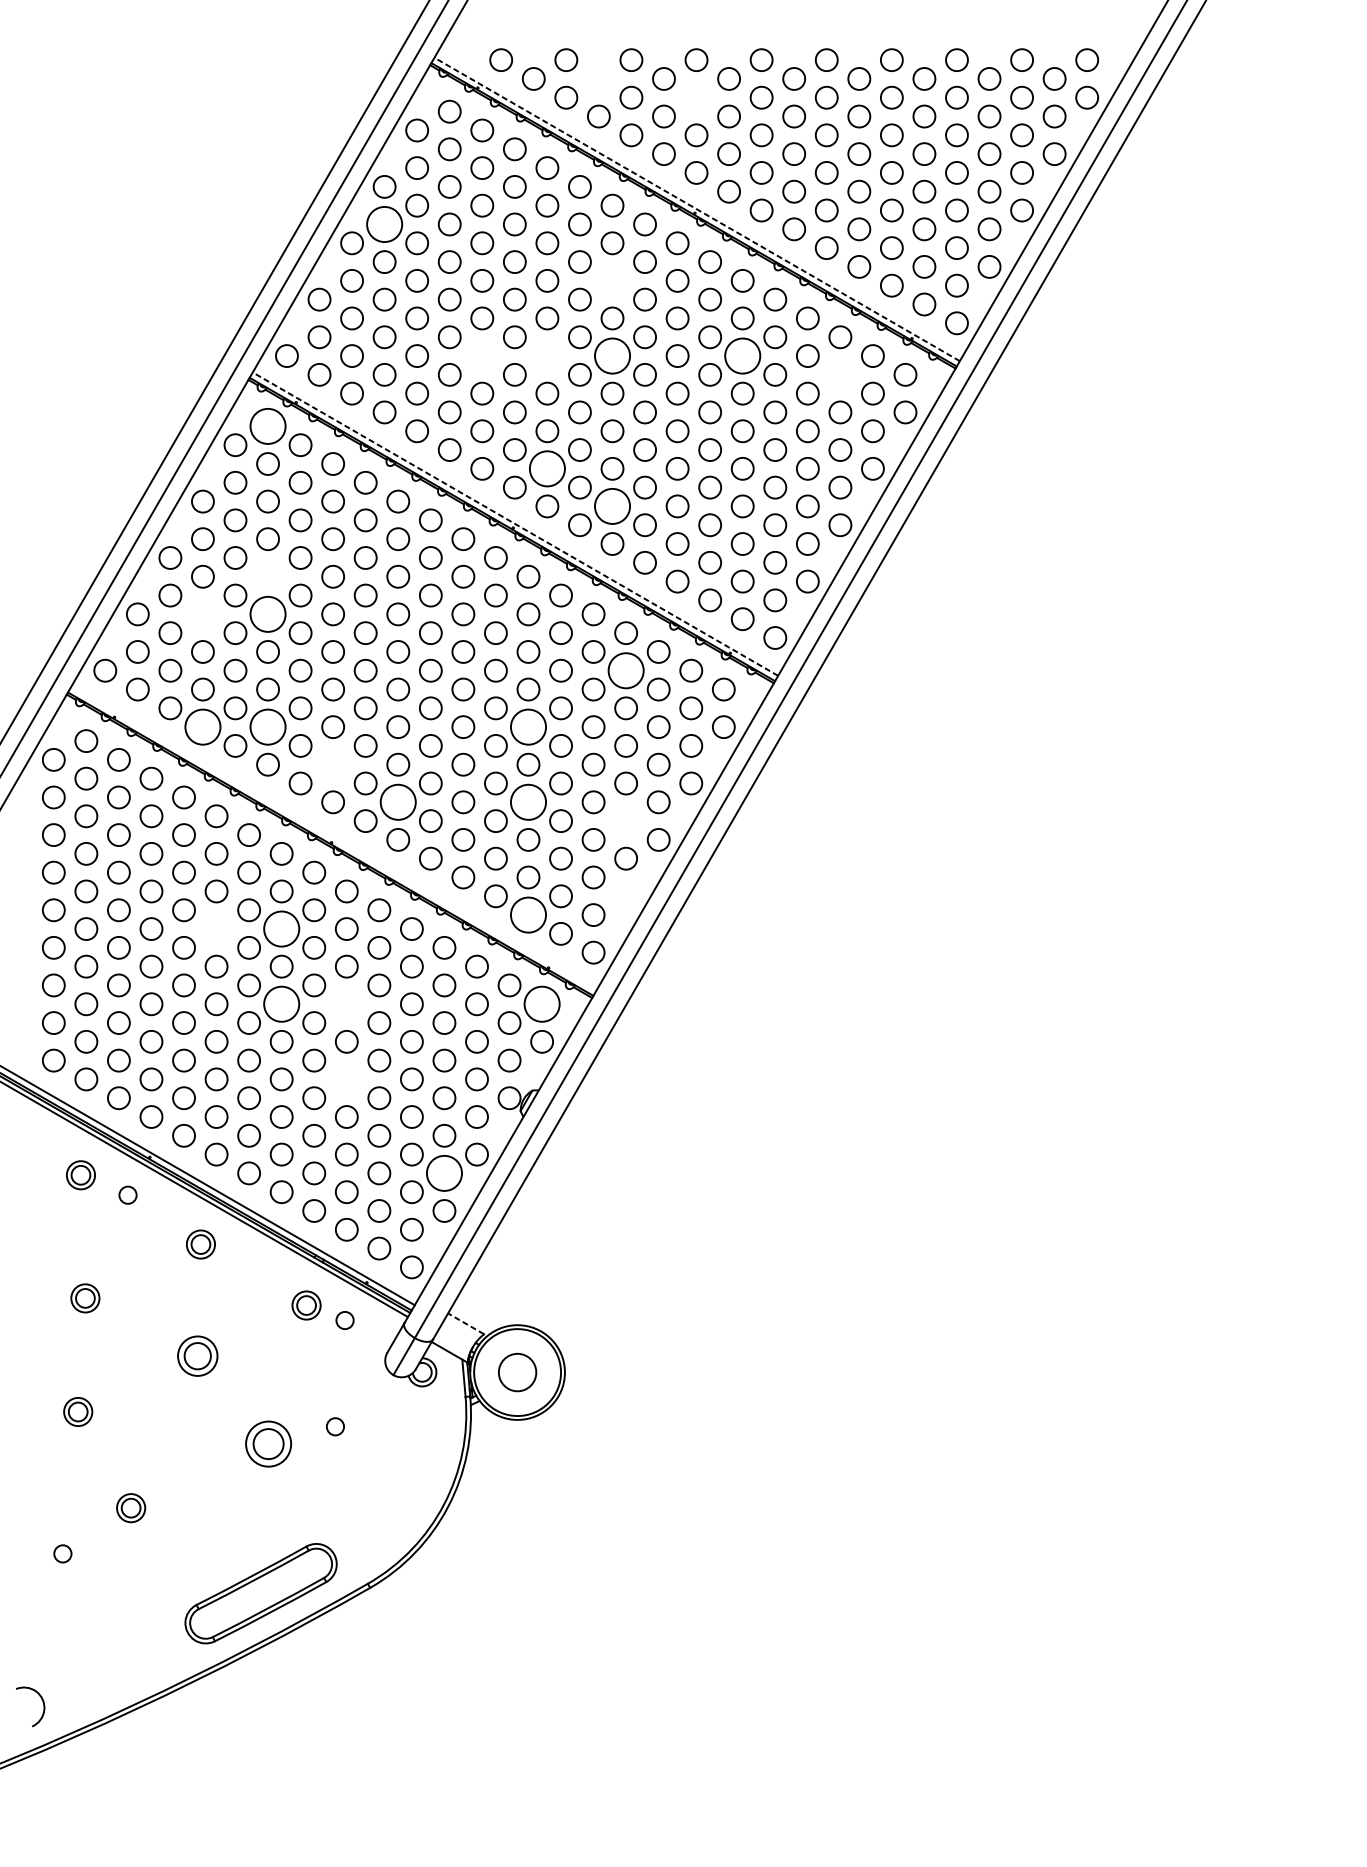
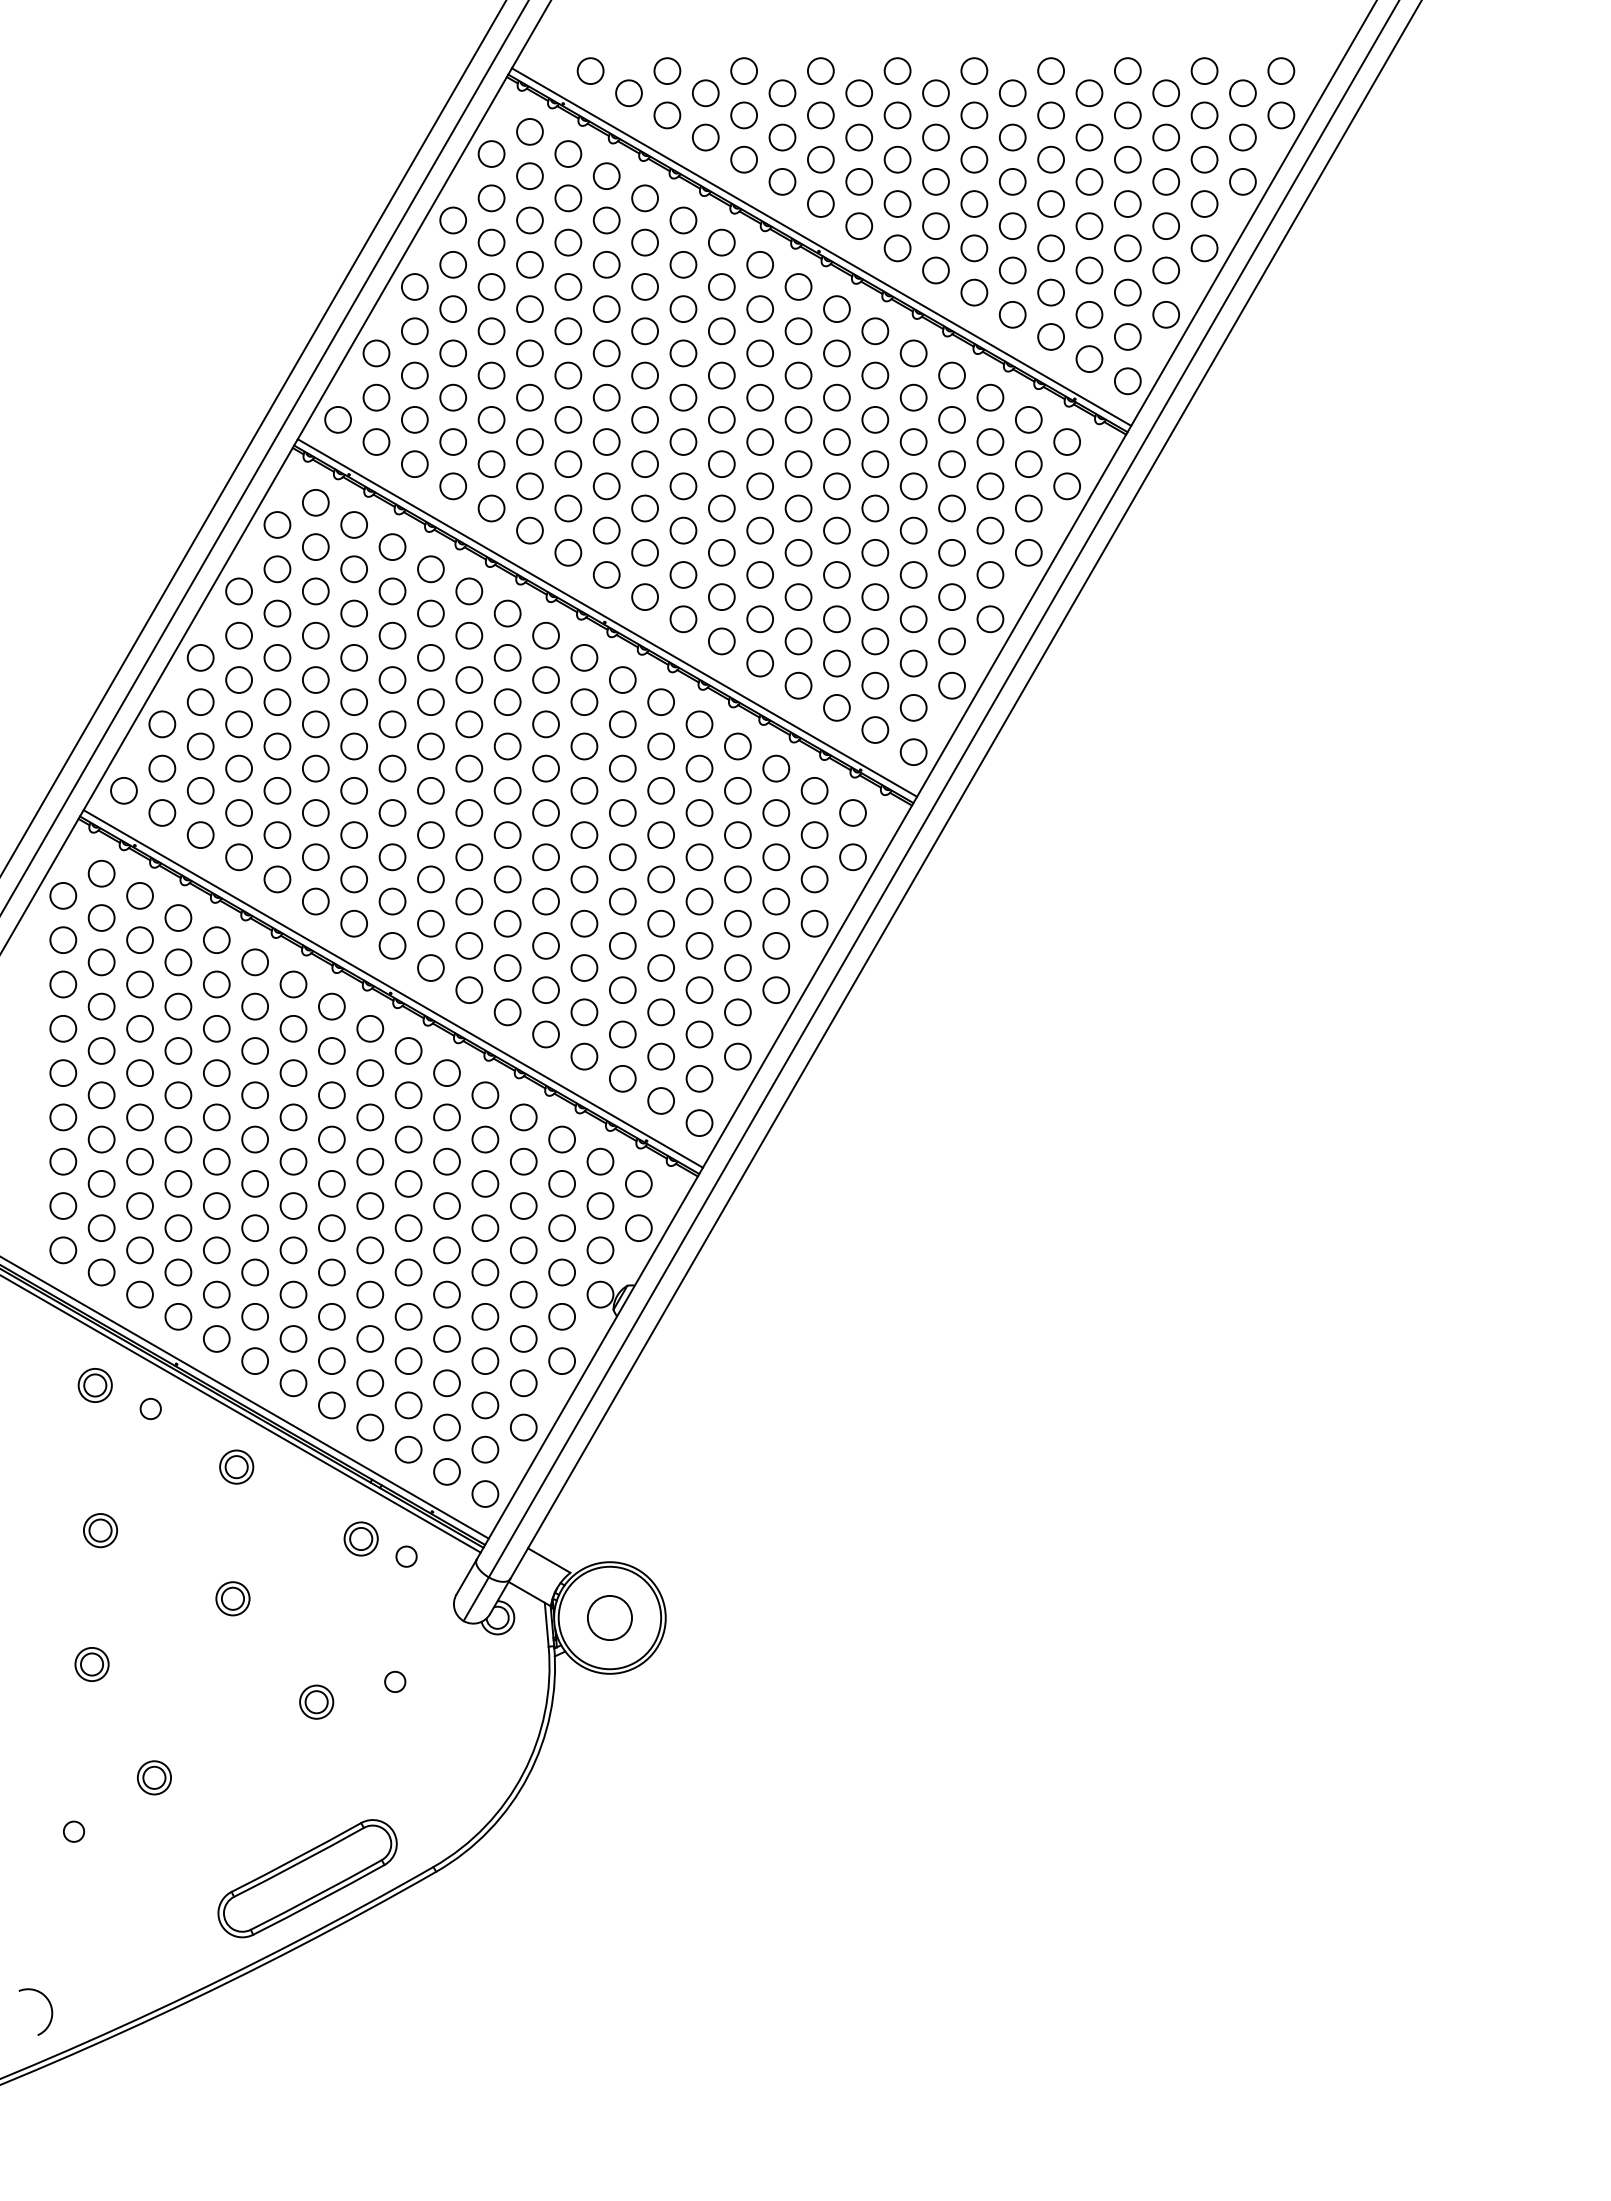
circle: (598, 79) -> (705, 93), added
circle: (696, 97) -> (820, 115), added
line: (697, 209) -> (821, 247), dashed -> solid
circle: (384, 224) -> (453, 264), size x0.62
circle: (612, 281) -> (721, 331), added
circle: (482, 355) -> (568, 419), added
circle: (546, 355) -> (644, 419), added
circle: (612, 355) -> (721, 419), size x0.62
circle: (742, 355) -> (875, 419), size x0.62
circle: (840, 374) -> (990, 441), added
circle: (267, 426) -> (315, 502), size x0.62
circle: (547, 468) -> (645, 552), size x0.62
circle: (612, 506) -> (721, 597), size x0.62
line: (515, 524) -> (607, 618), dashed -> solid
circle: (267, 576) -> (315, 679), added
circle: (202, 614) -> (238, 724), added
circle: (267, 614) -> (315, 724), size x0.62
circle: (625, 670) -> (737, 790), size x0.62
circle: (203, 727) -> (239, 857), size x0.62
circle: (267, 727) -> (315, 857), size x0.62
circle: (528, 727) -> (622, 857), size x0.62
circle: (333, 764) -> (392, 901), added
circle: (398, 801) -> (469, 945), size x0.62
circle: (528, 801) -> (622, 945), size x0.62
circle: (625, 820) -> (737, 967), added
line: (333, 838) -> (392, 988), added
circle: (625, 896) -> (737, 1056), added
circle: (528, 914) -> (622, 1078), size x0.62
circle: (216, 929) -> (254, 1095), added
circle: (281, 929) -> (331, 1095), size x0.62
circle: (281, 1003) -> (331, 1183), size x0.62
circle: (346, 1003) -> (408, 1183), added
circle: (541, 1003) -> (638, 1183), size x0.62
circle: (346, 1079) -> (408, 1272), added
circle: (444, 1173) -> (523, 1383), size x0.62
line: (465, 1323) -> (548, 1560), dashed -> solid
part: (197, 1356) -> (232, 1598), size x0.71
part: (268, 1443) -> (316, 1701), size x0.62

